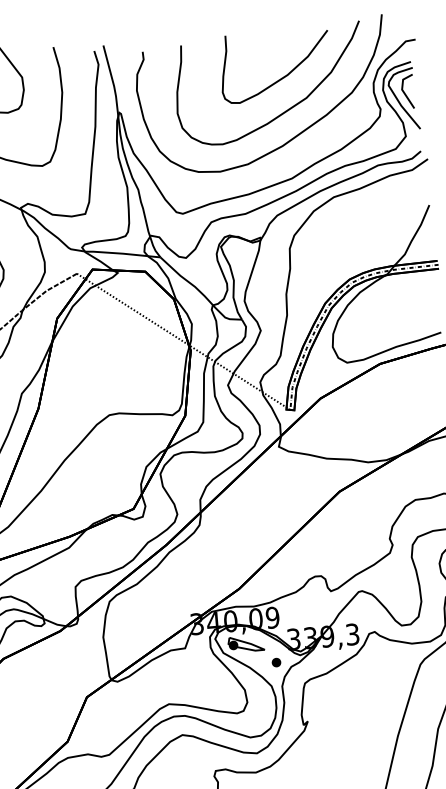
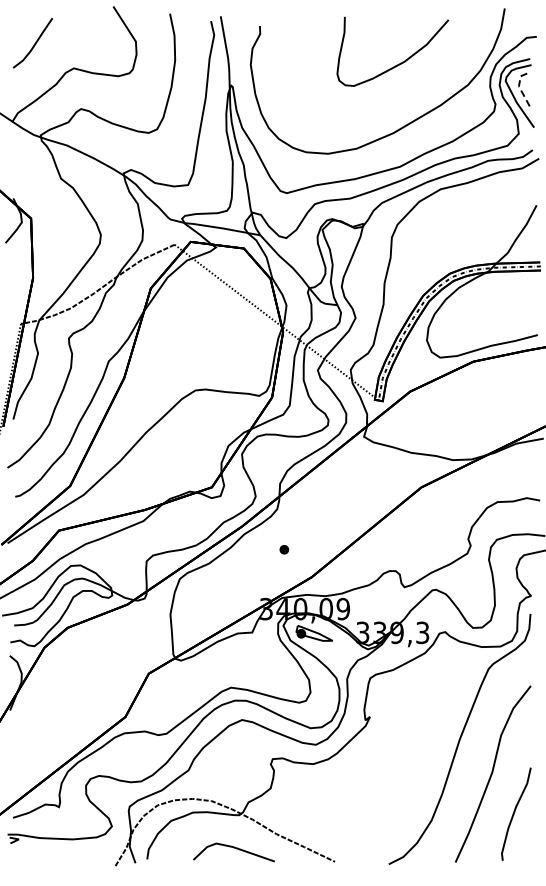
line: (401, 89) -> (518, 86), solid -> dashed
curve: (285, 110) -> (399, 97), removed
part: (276, 662) -> (284, 549), moved

